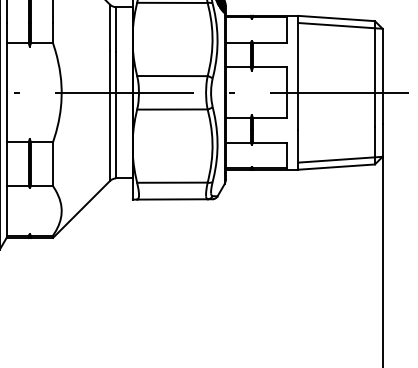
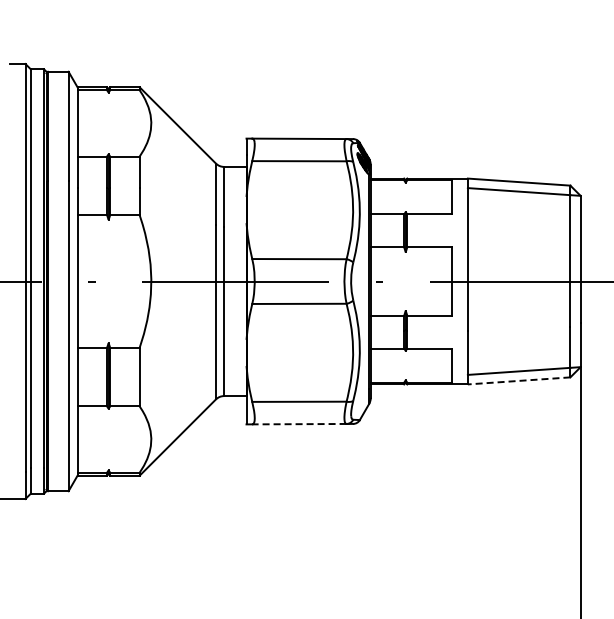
line: (336, 166) -> (518, 380), solid -> dashed
line: (171, 199) -> (298, 424), solid -> dashed

